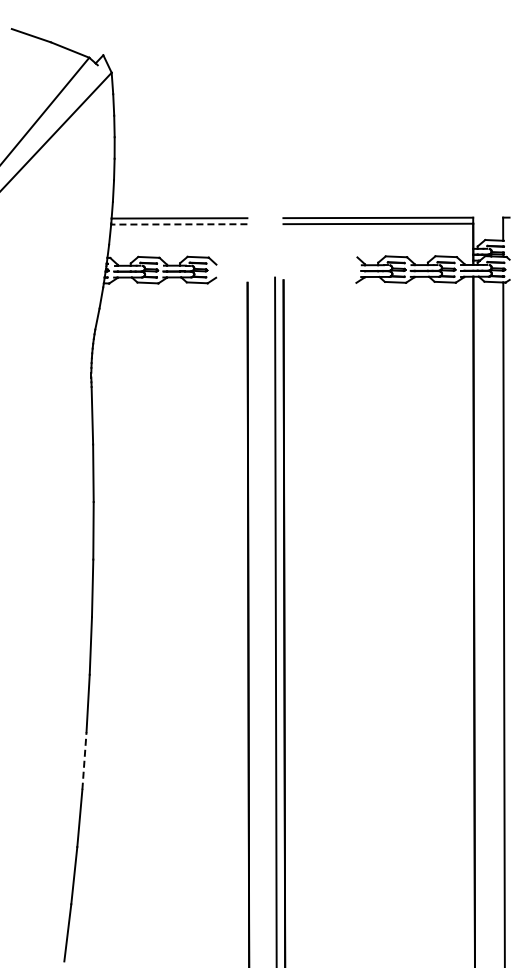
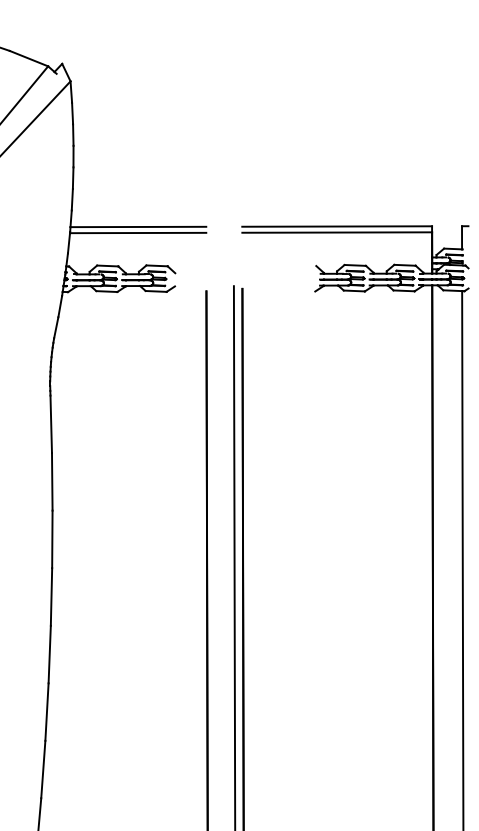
line: (178, 224) -> (137, 233), dashed -> solid
line: (84, 760) -> (43, 769), dashed -> solid

